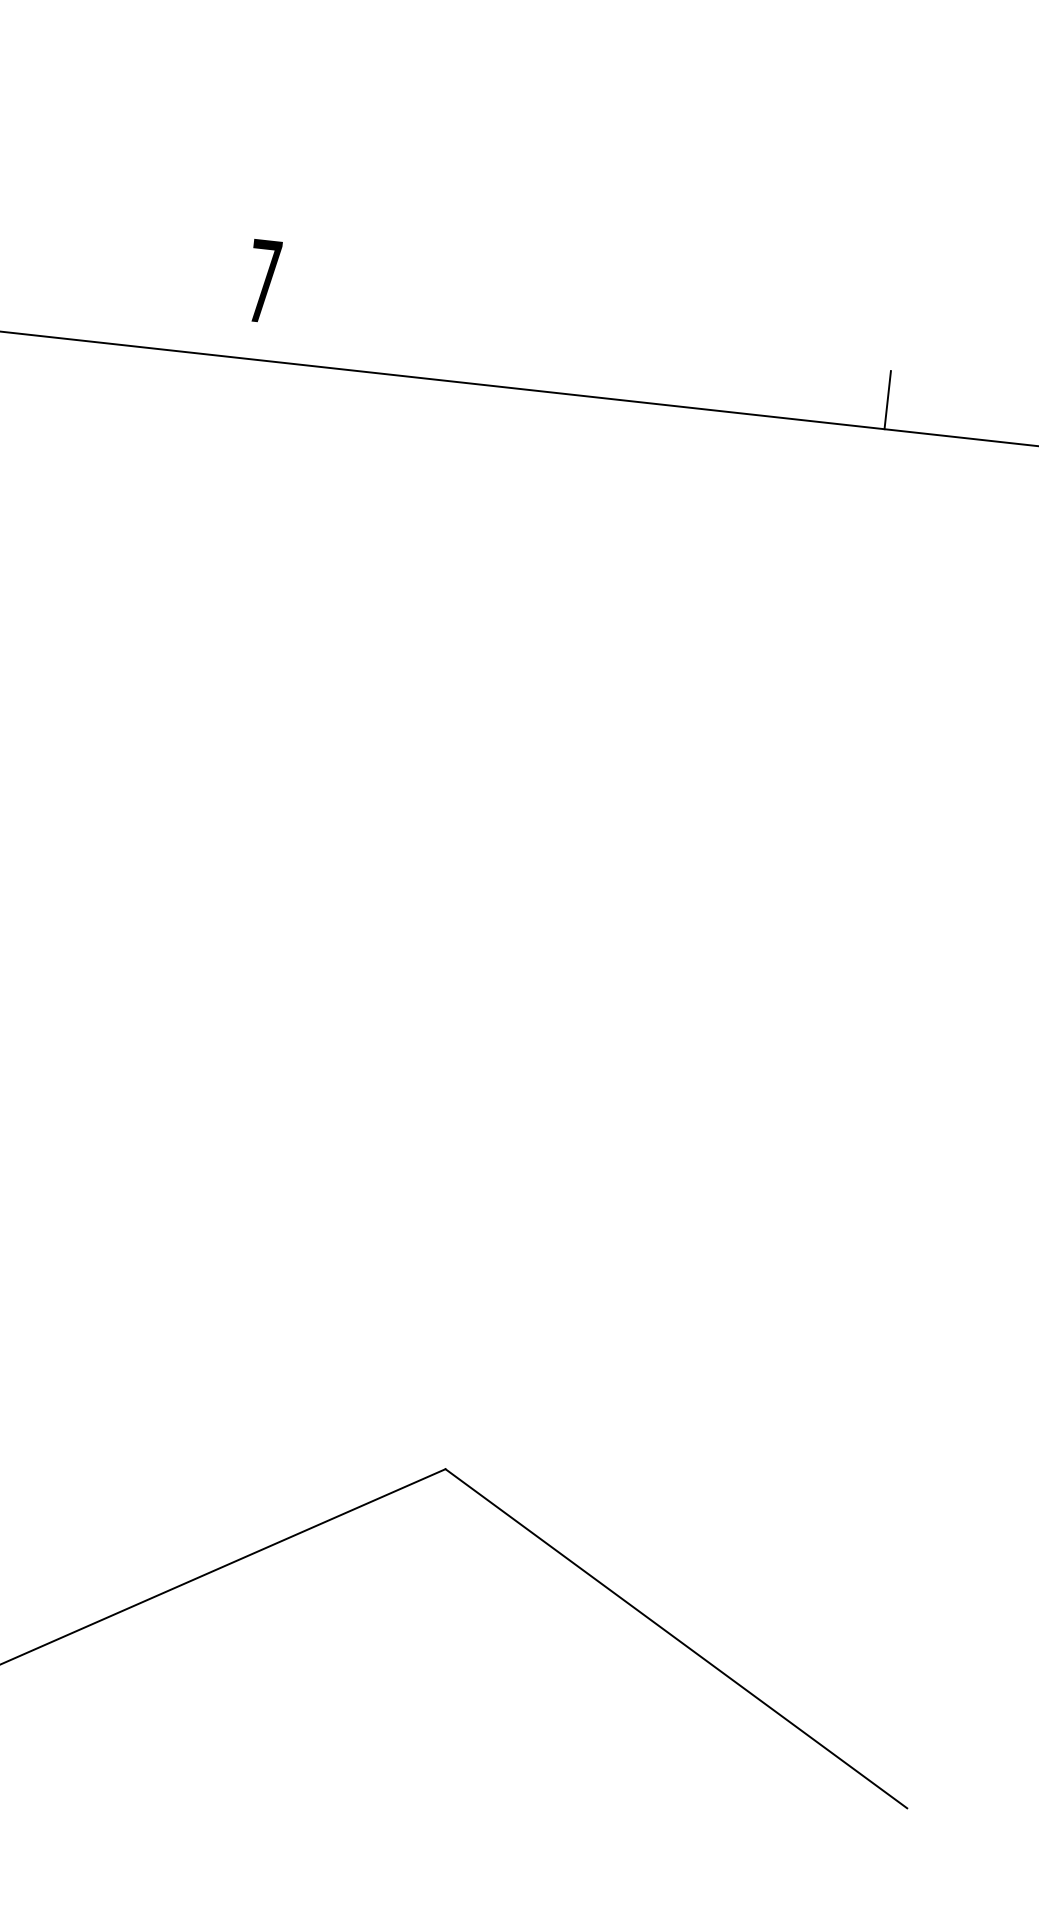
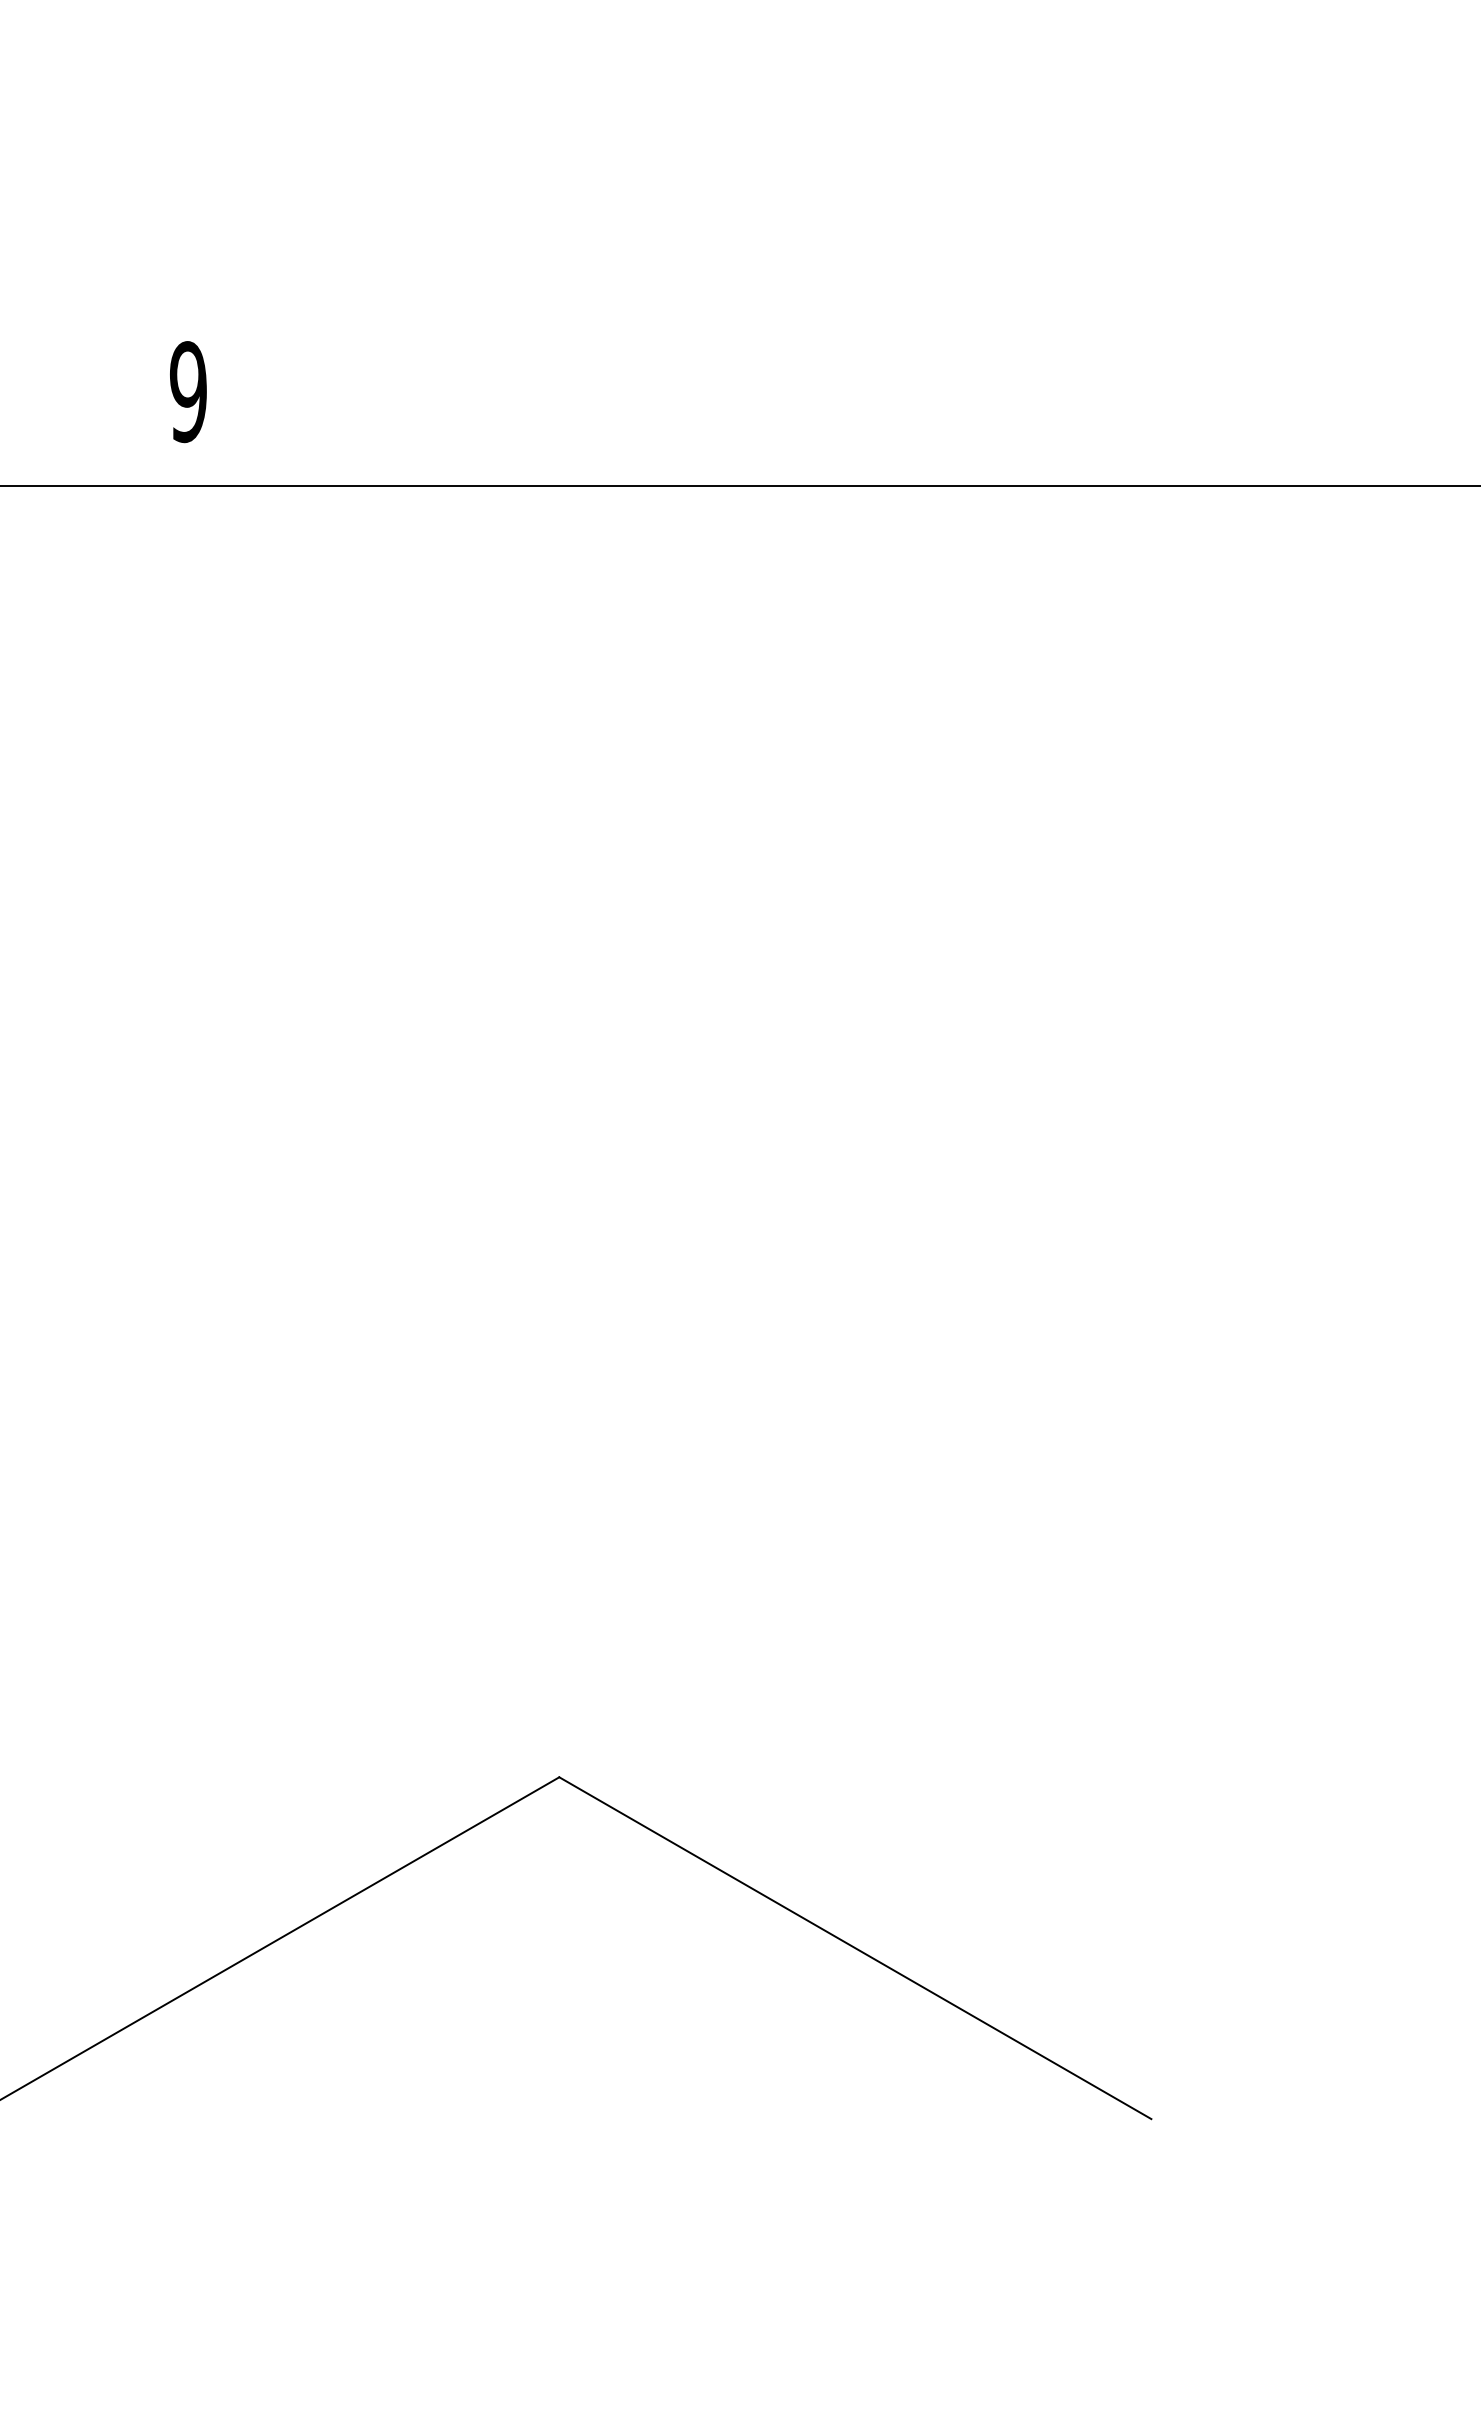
text: (264, 281) -> (188, 392), 7 -> 9
line: (887, 400) -> (943, 451), removed

